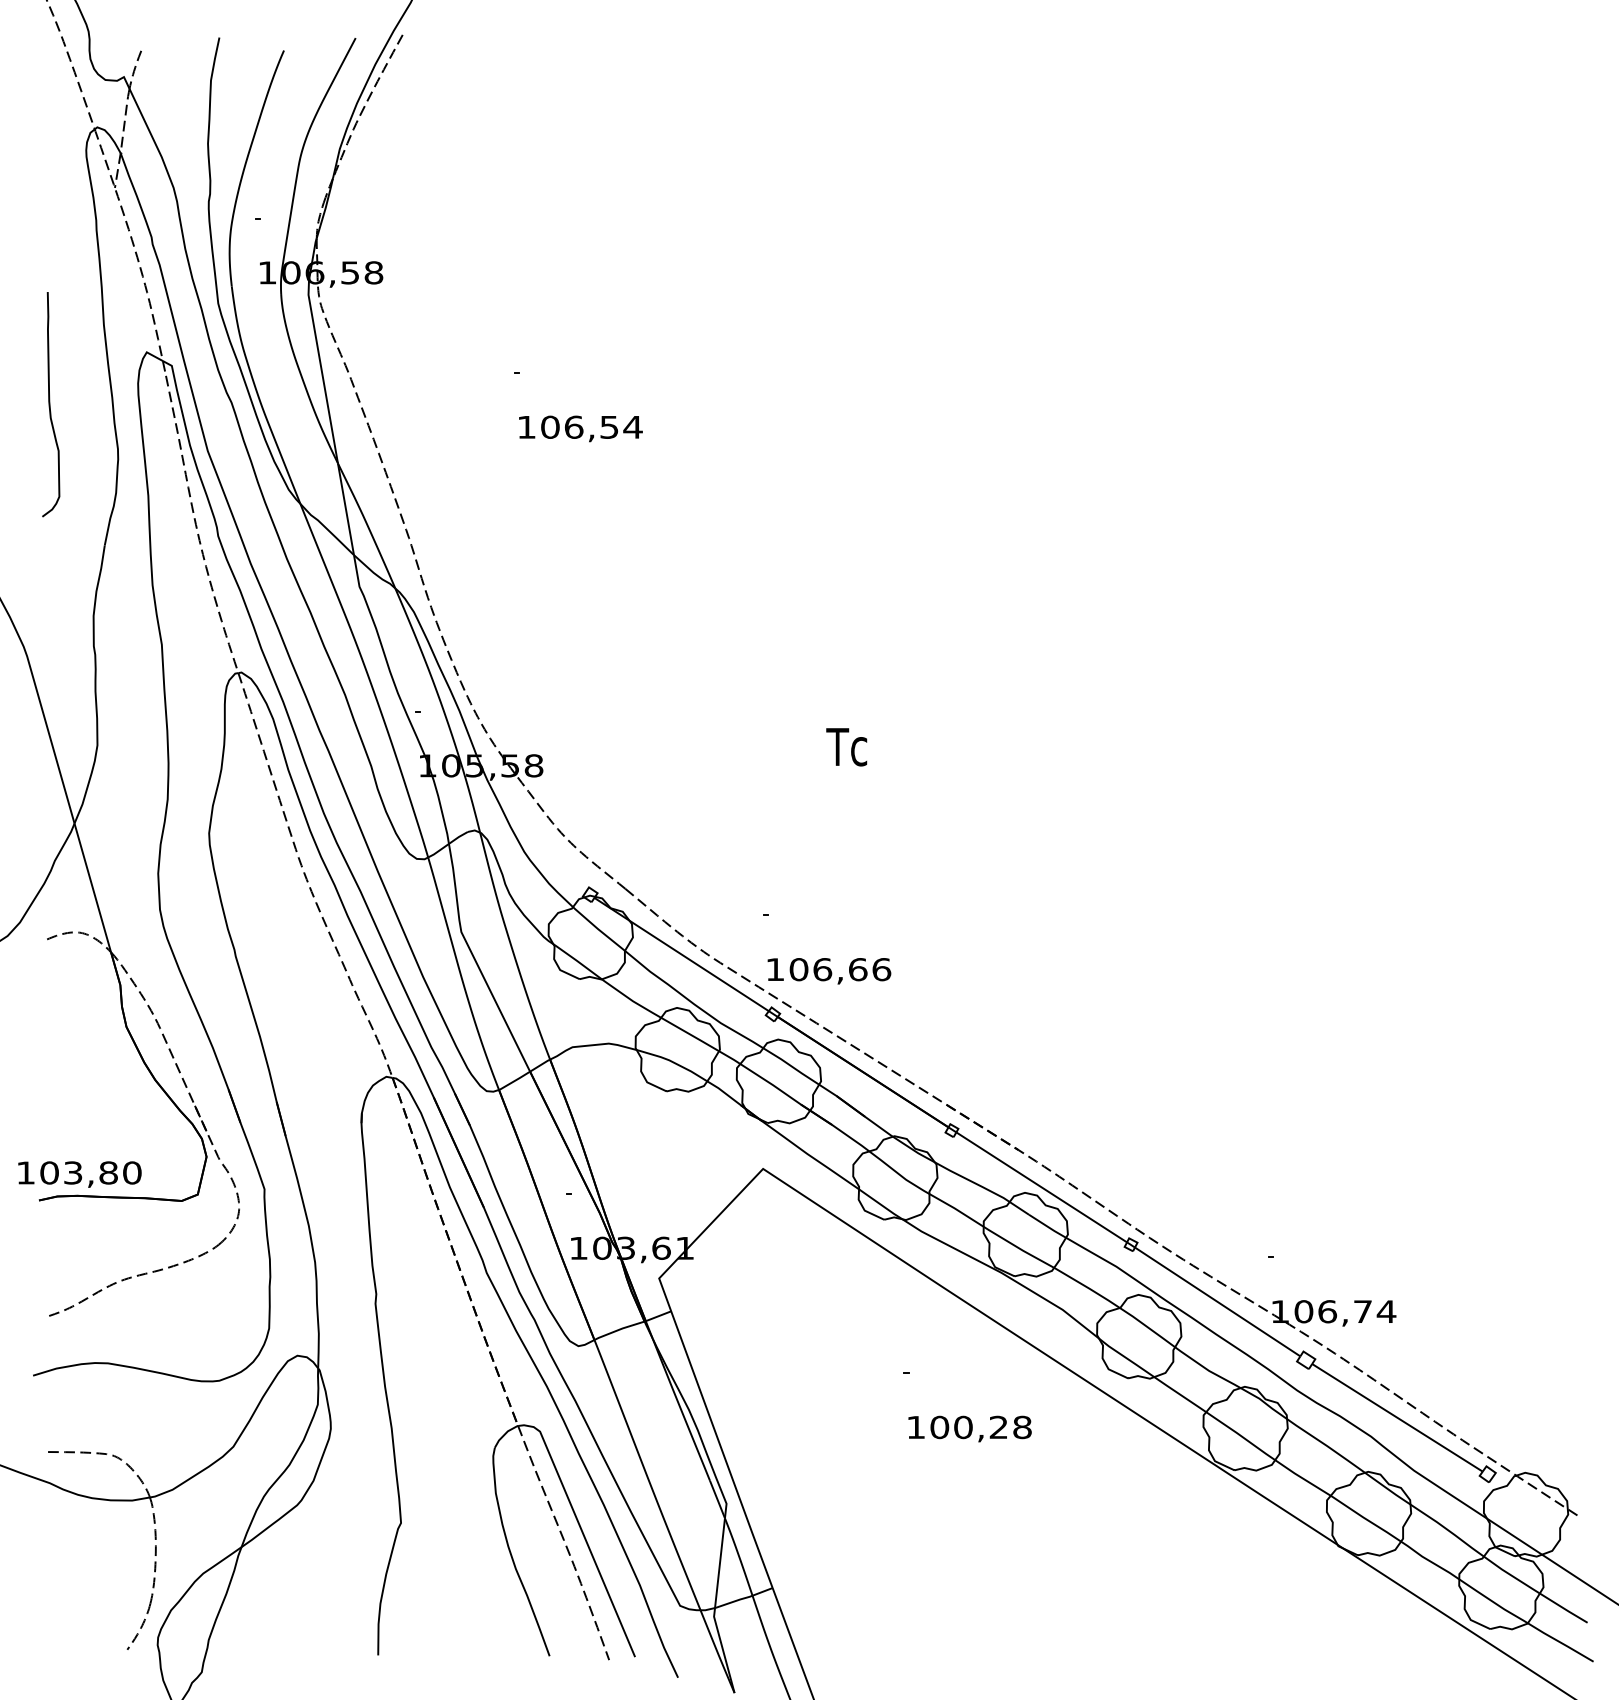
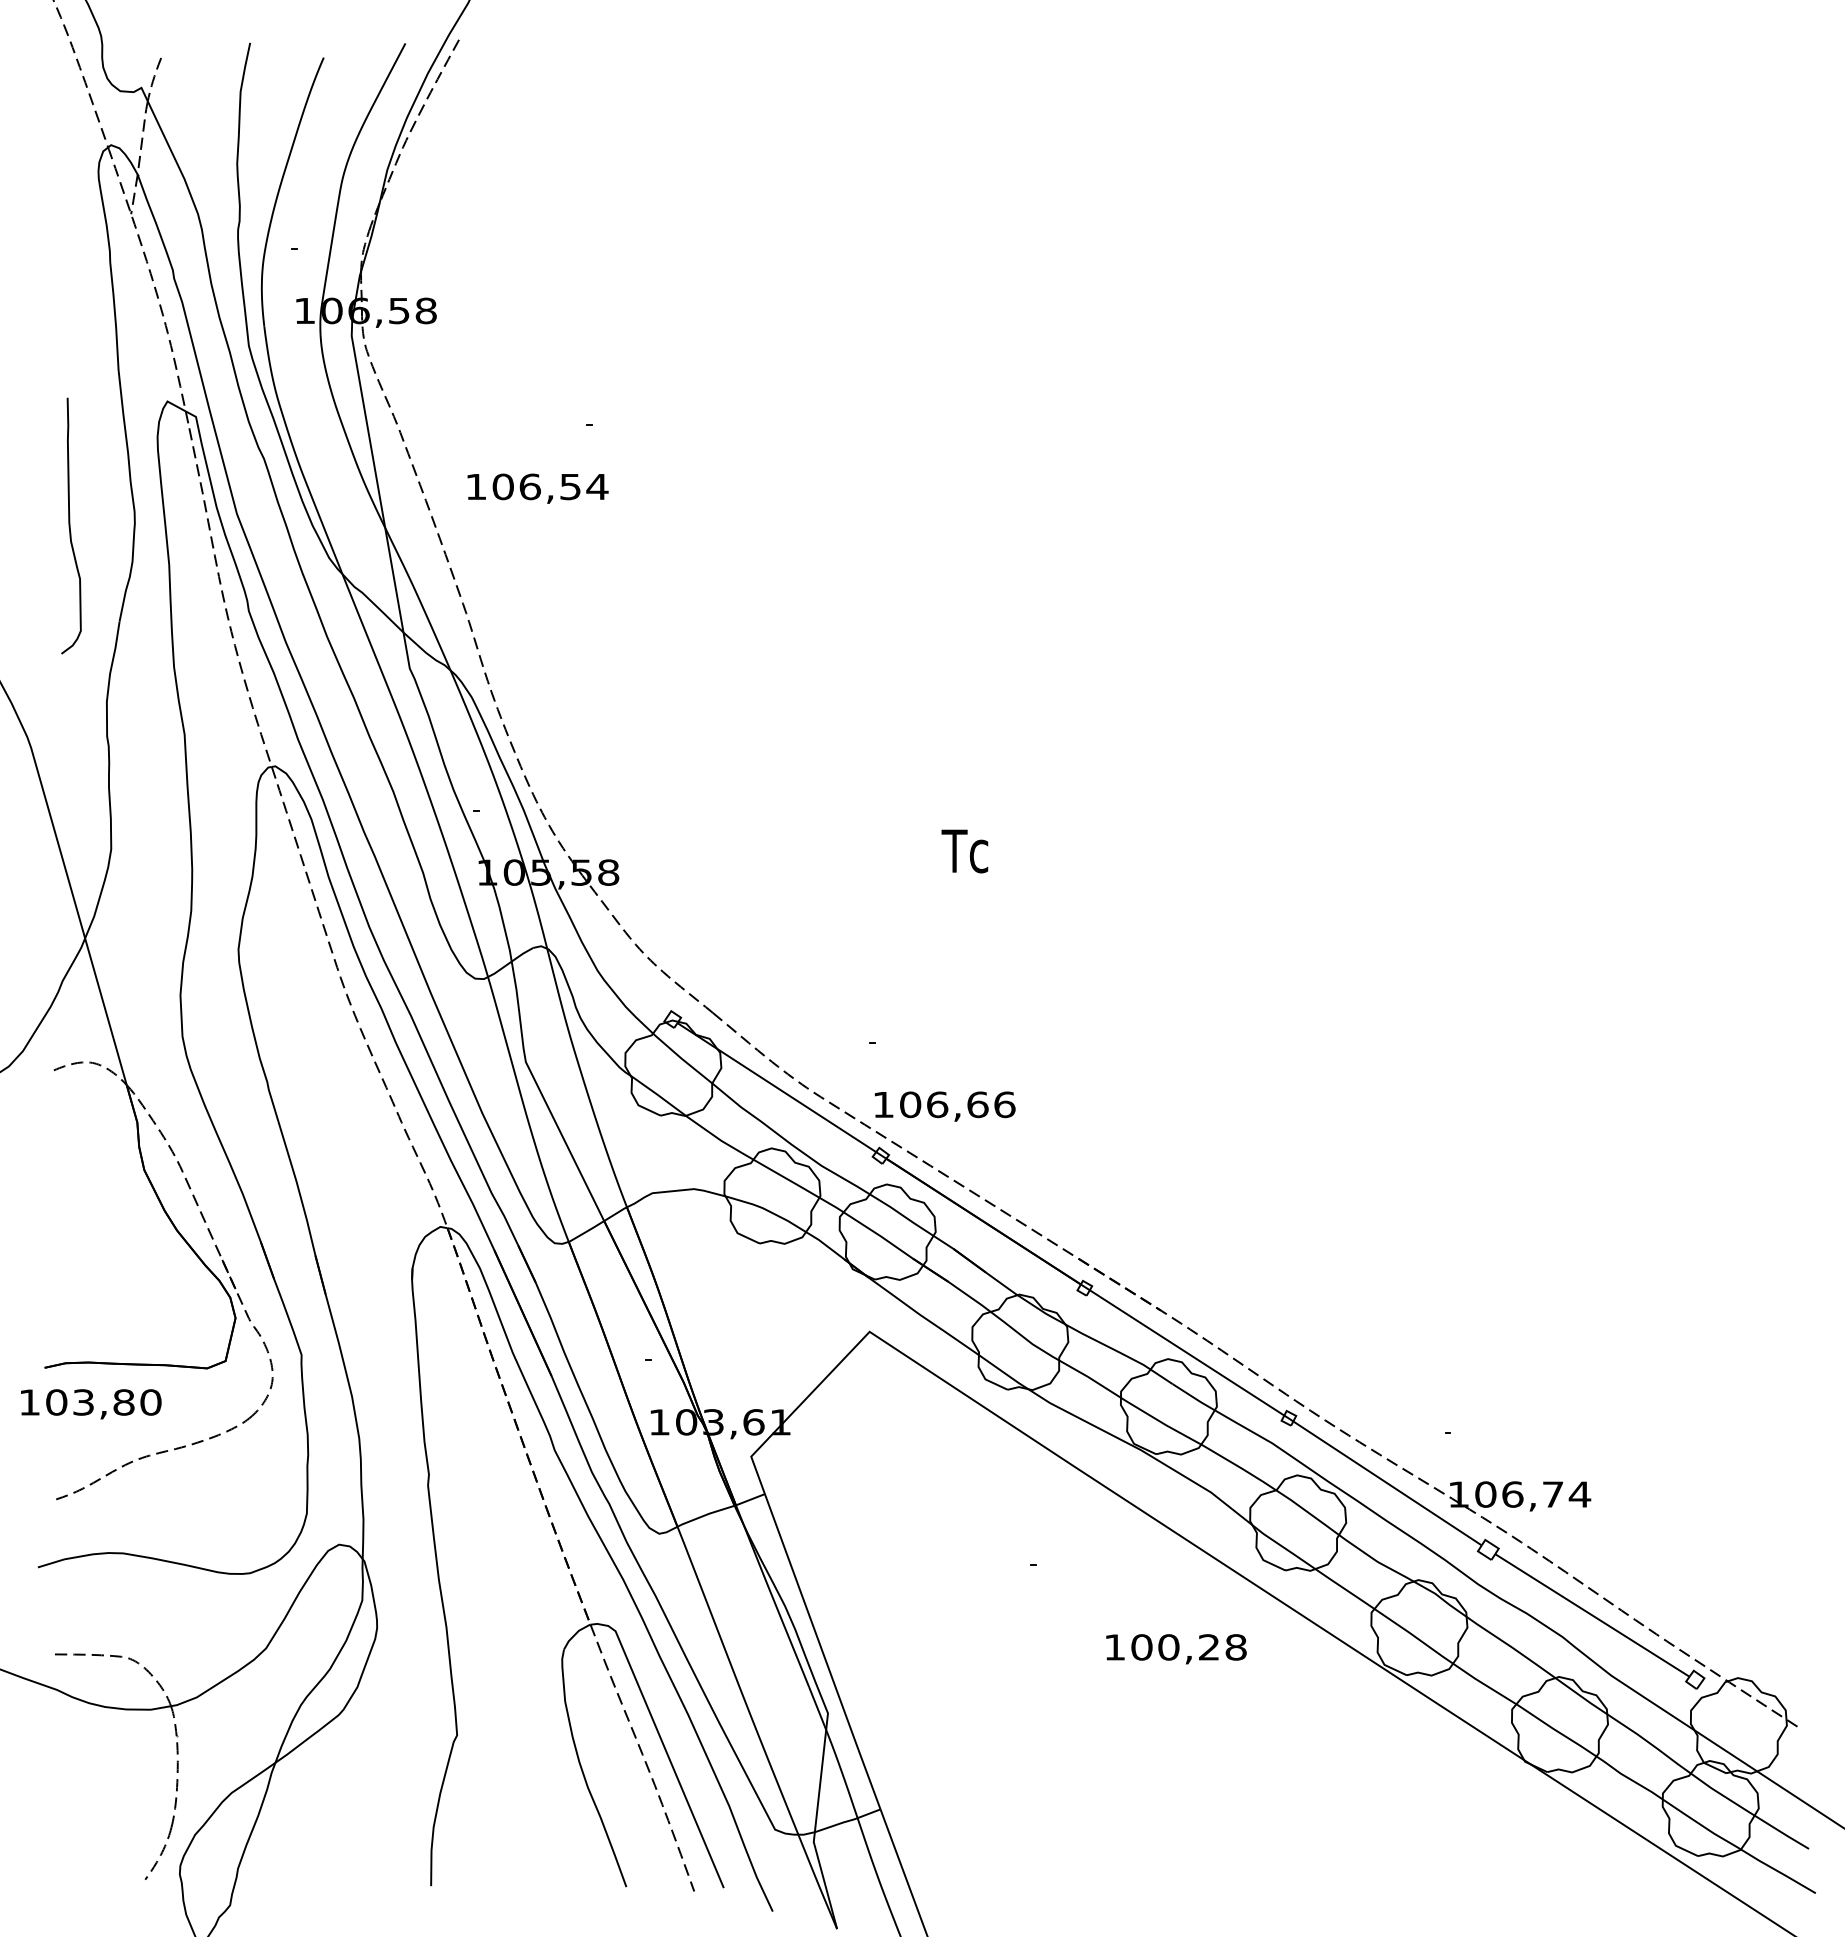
curve: (50, 404) -> (70, 525), moved
text: (580, 428) -> (537, 488), moved
text: (80, 1174) -> (91, 1404), moved
text: (970, 1429) -> (1176, 1649), moved

